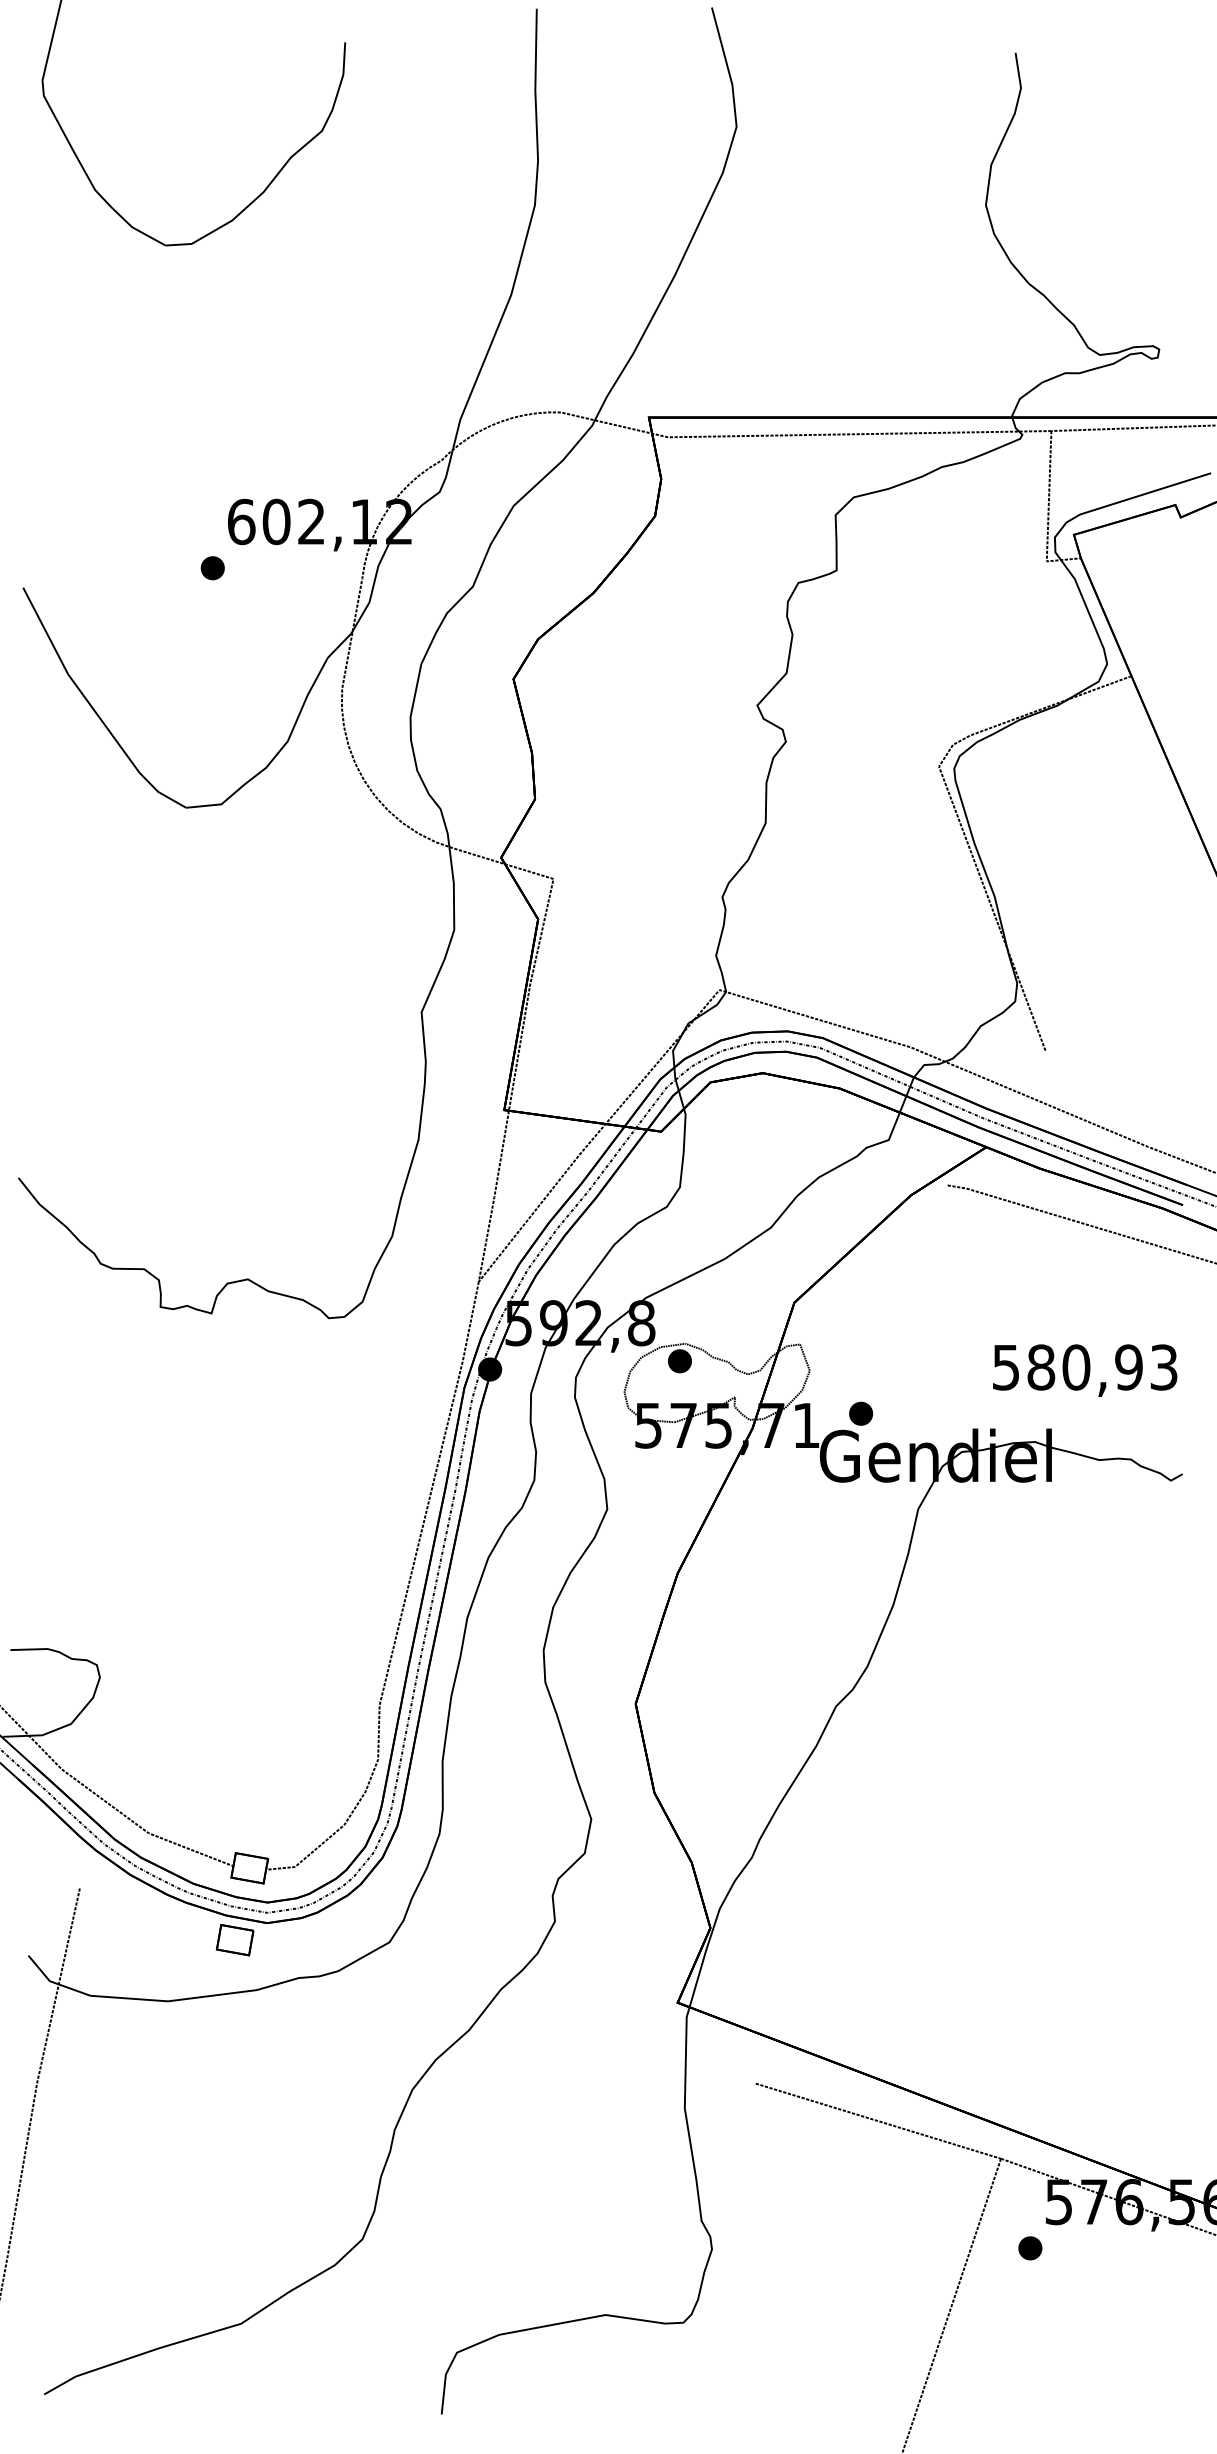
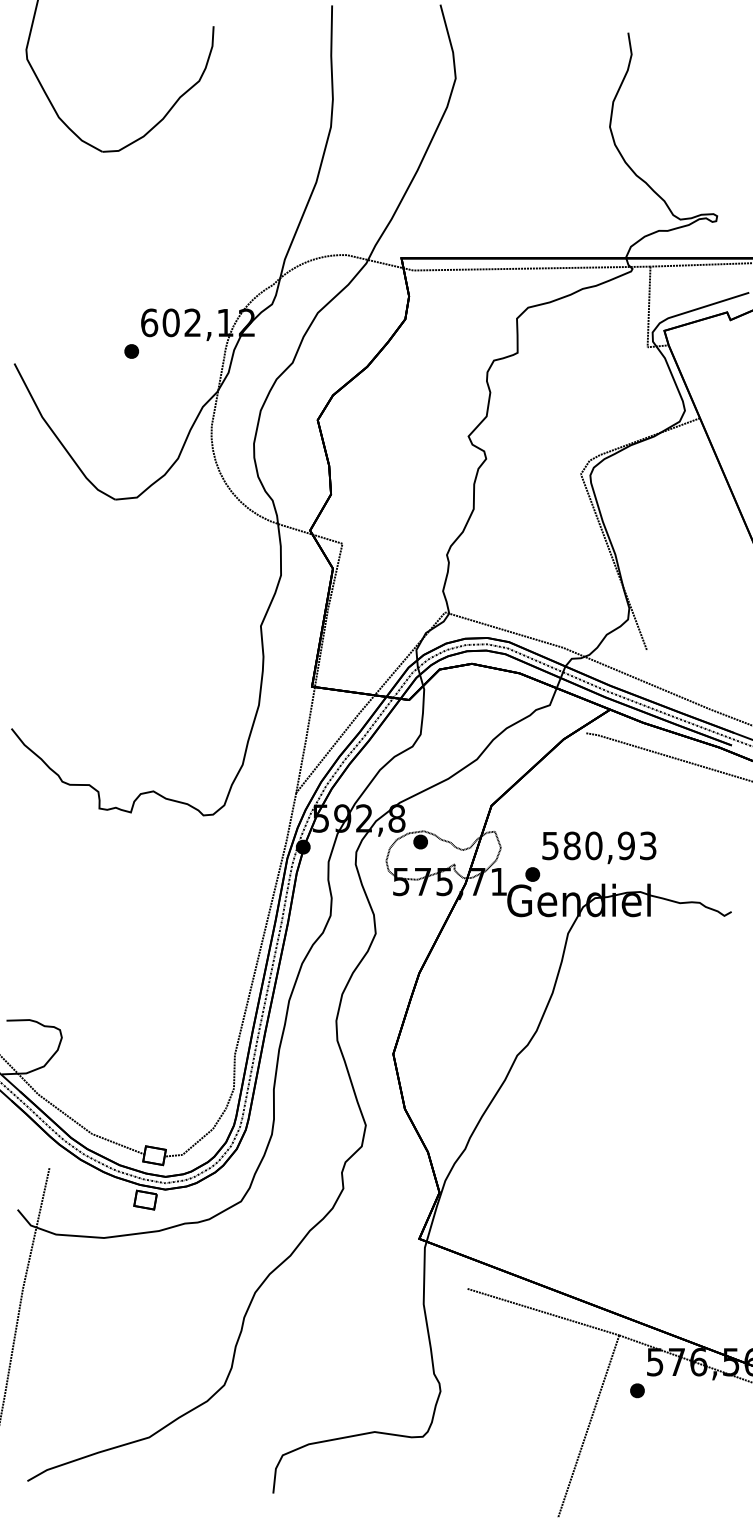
text: (1085, 1370) -> (599, 847), moved

